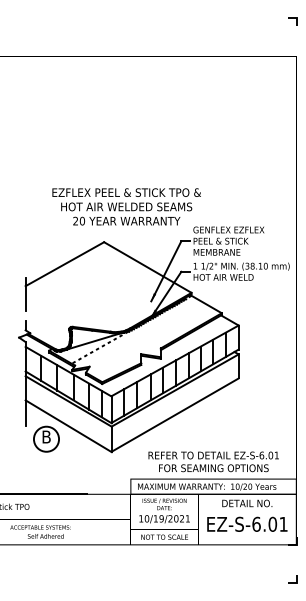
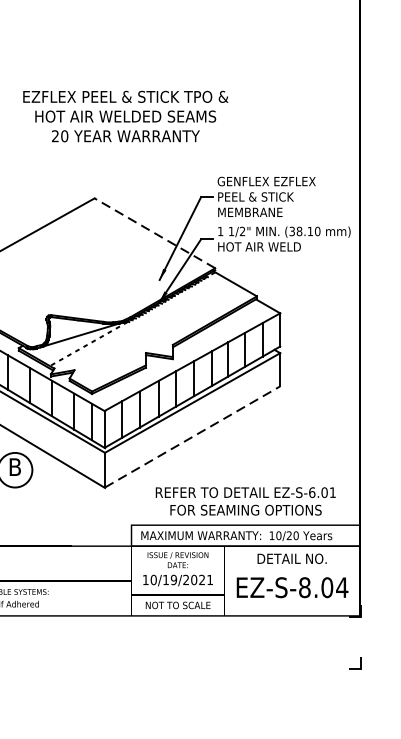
text: (126, 206) -> (125, 116), moved
line: (147, 267) -> (154, 233), solid -> dashed
line: (175, 414) -> (193, 436), solid -> dashed
text: (270, 523) -> (324, 586), EZ-S-6.01 -> EZ-S-8.04

